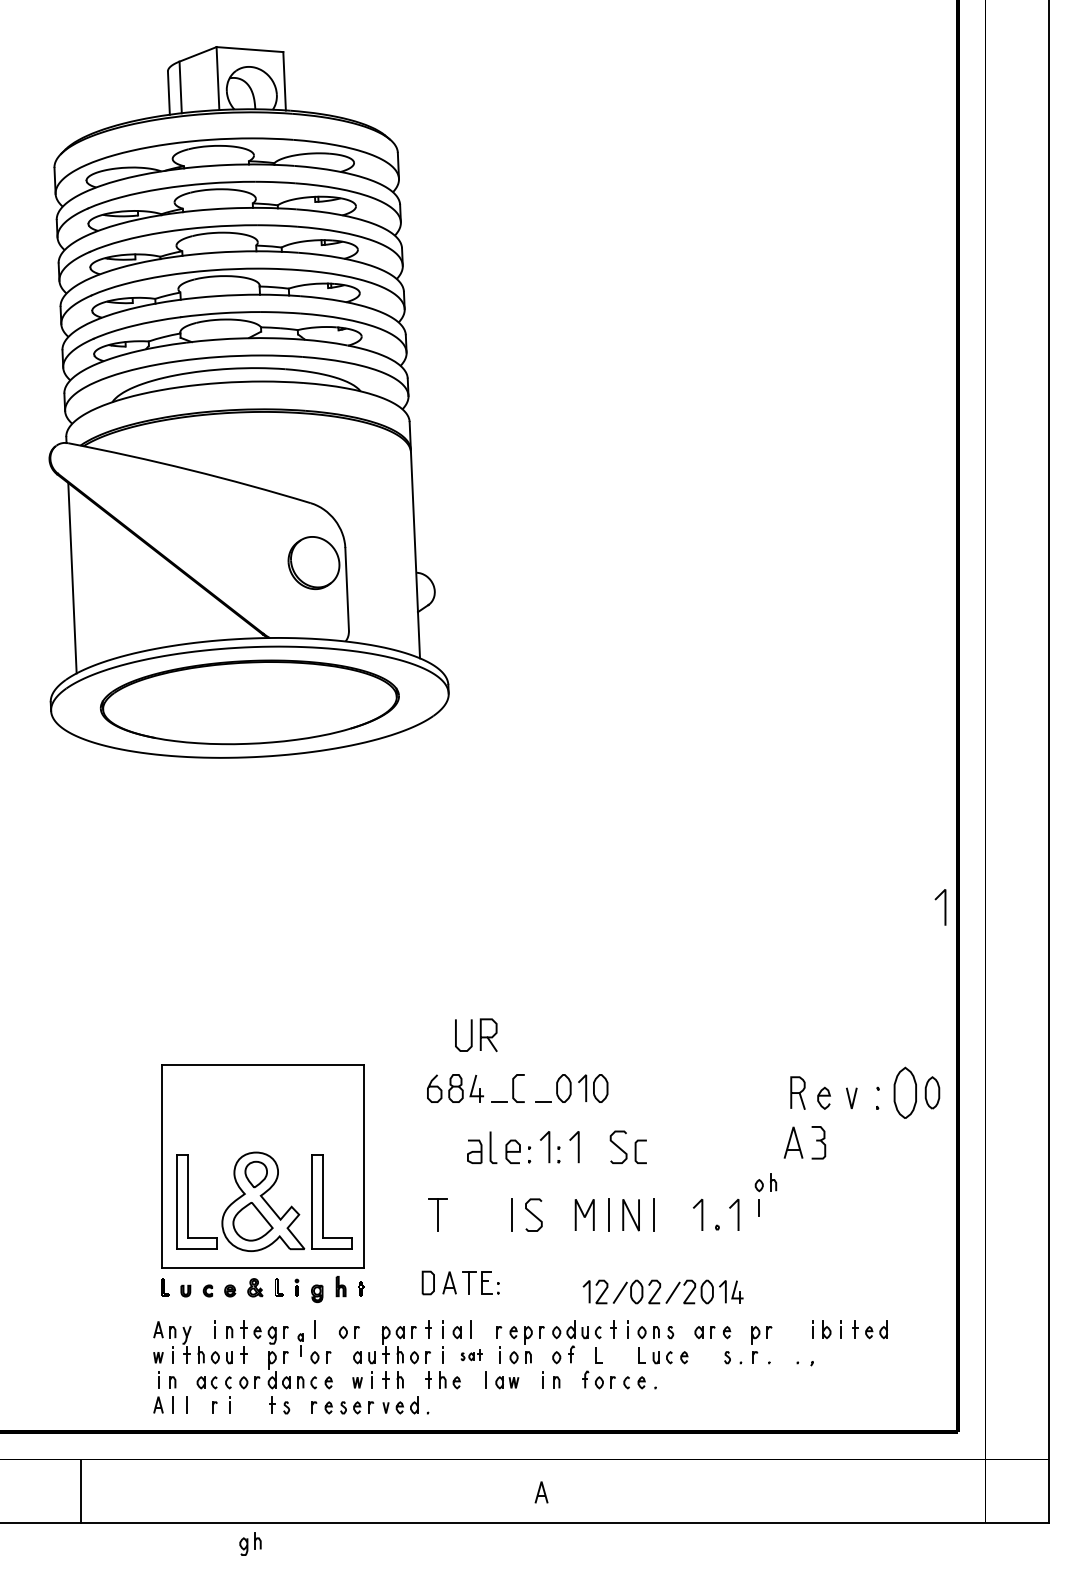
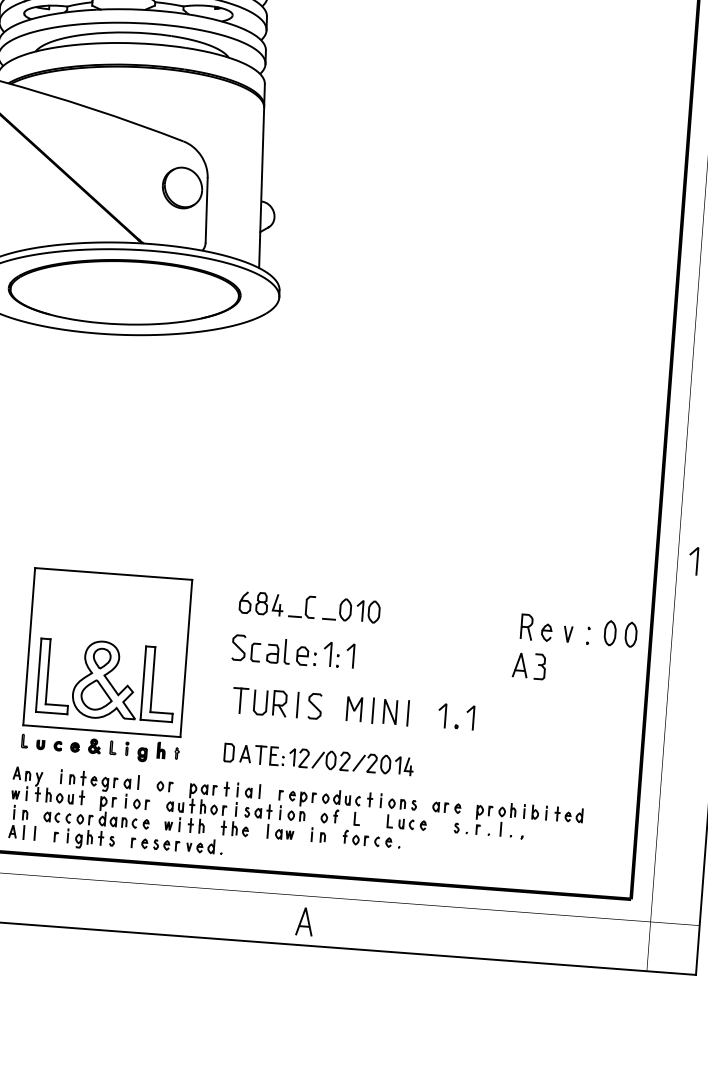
line: (944, 907) -> (696, 561), moved
part: (476, 1034) -> (270, 702), moved
part: (905, 1092) -> (610, 632), size x0.62
part: (627, 1147) -> (245, 648), moved
part: (765, 1194) -> (506, 819), moved
part: (662, 1291) -> (351, 761), moved
part: (300, 1344) -> (126, 793), size x1.67
part: (471, 1355) -> (258, 811), size x1.67
part: (541, 1492) -> (304, 921), size x1.67
part: (250, 1543) -> (84, 838), moved

